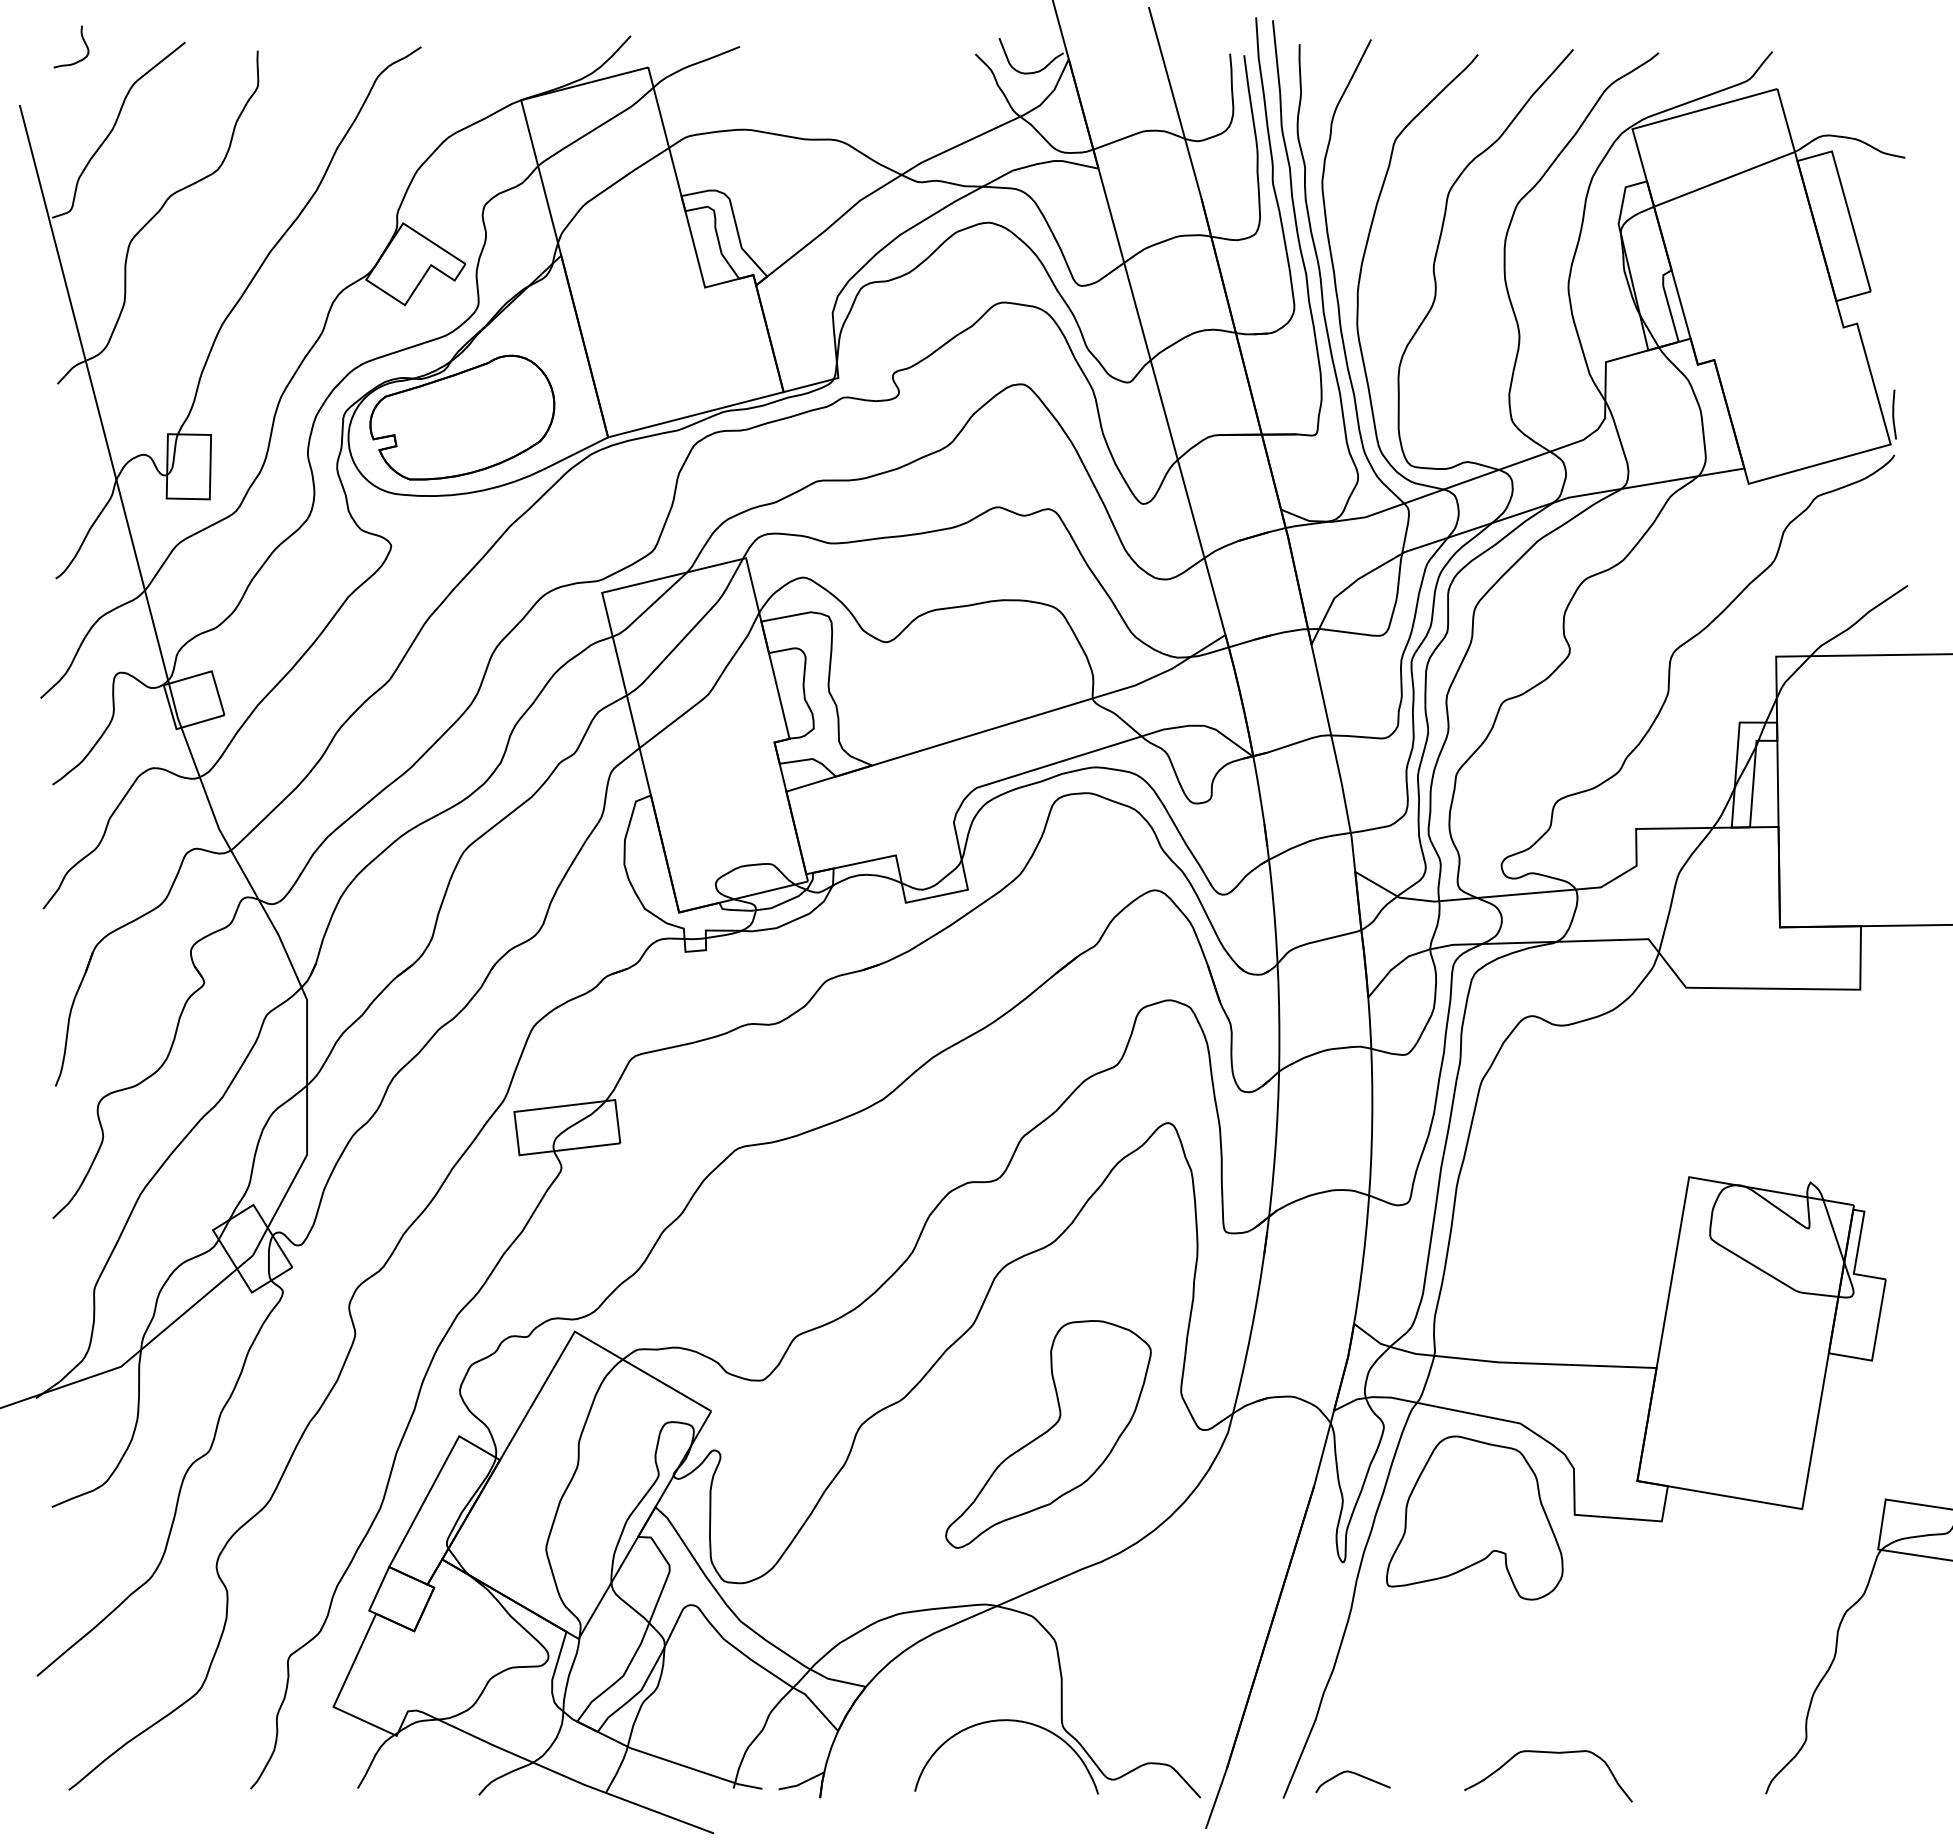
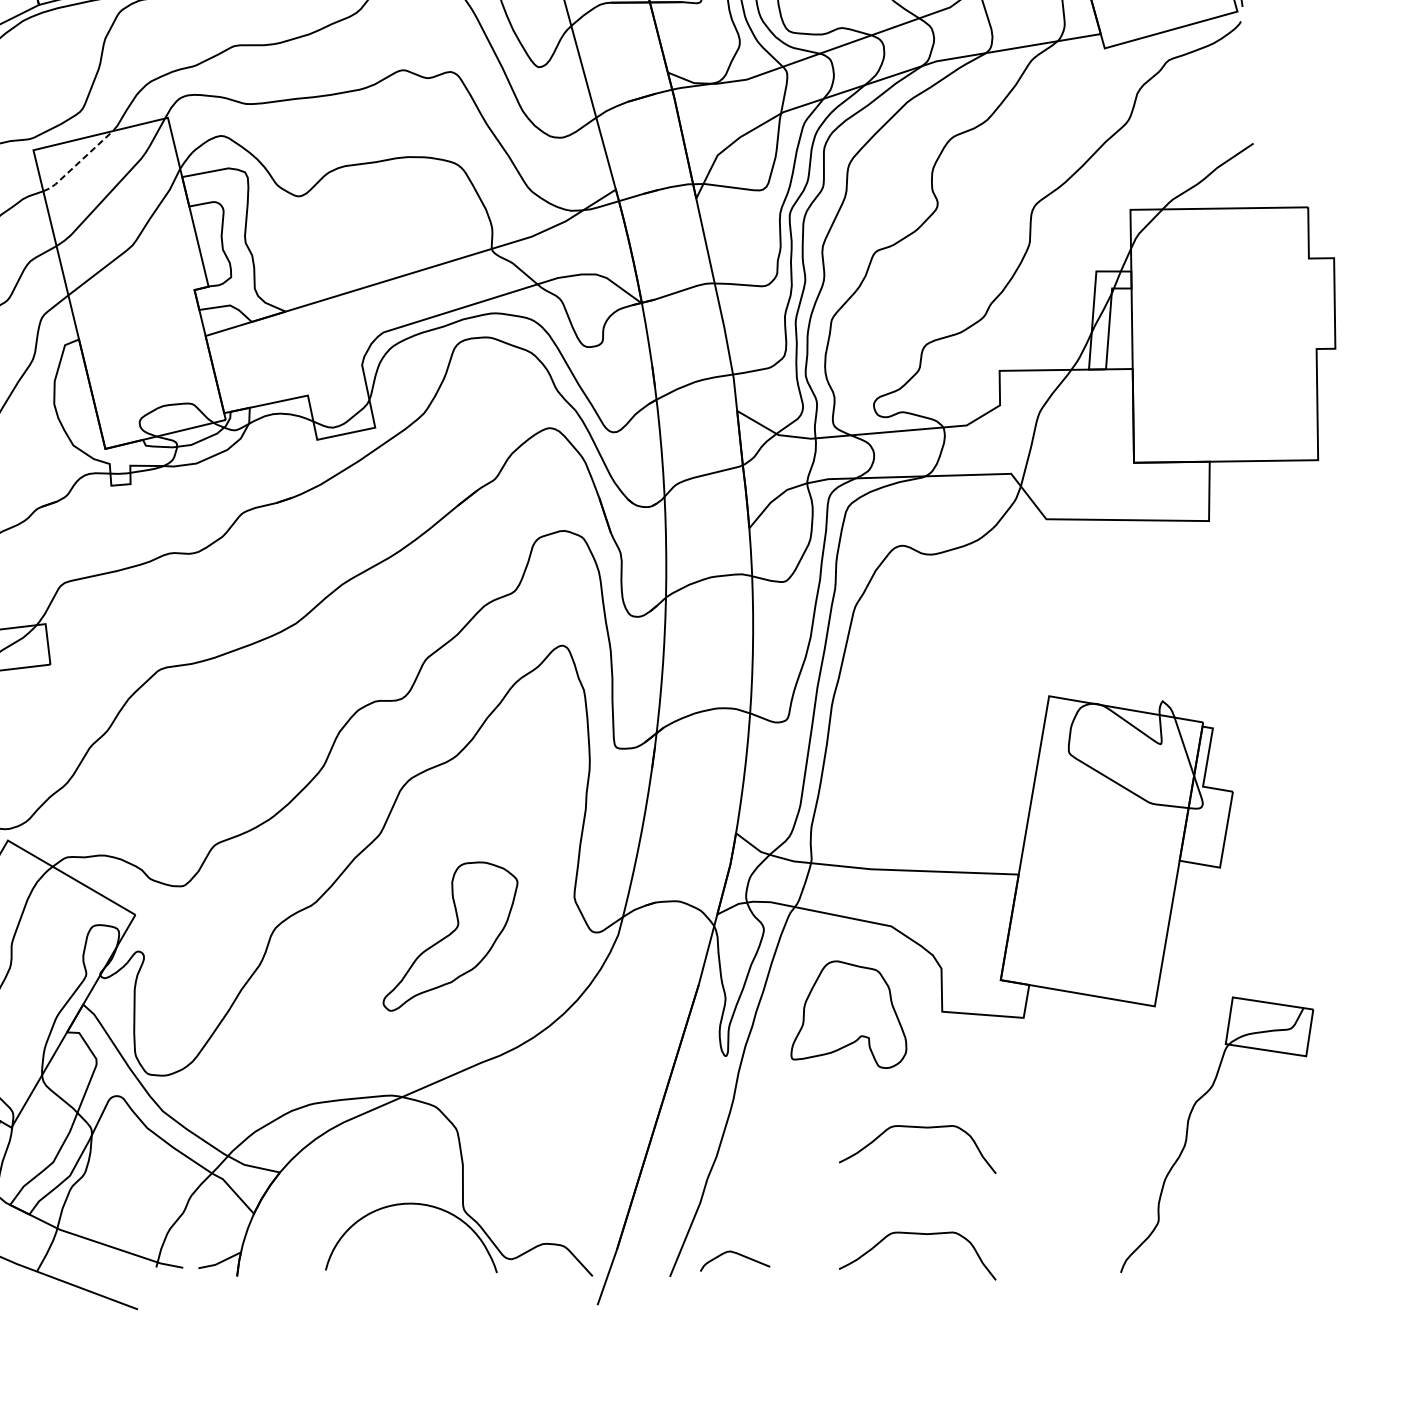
line: (649, 606) -> (77, 162), solid -> dashed
part: (1048, 1434) -> (450, 936), size x0.7
part: (1474, 1517) -> (848, 1014), size x0.7
curve: (1548, 1639) -> (917, 1128), added

